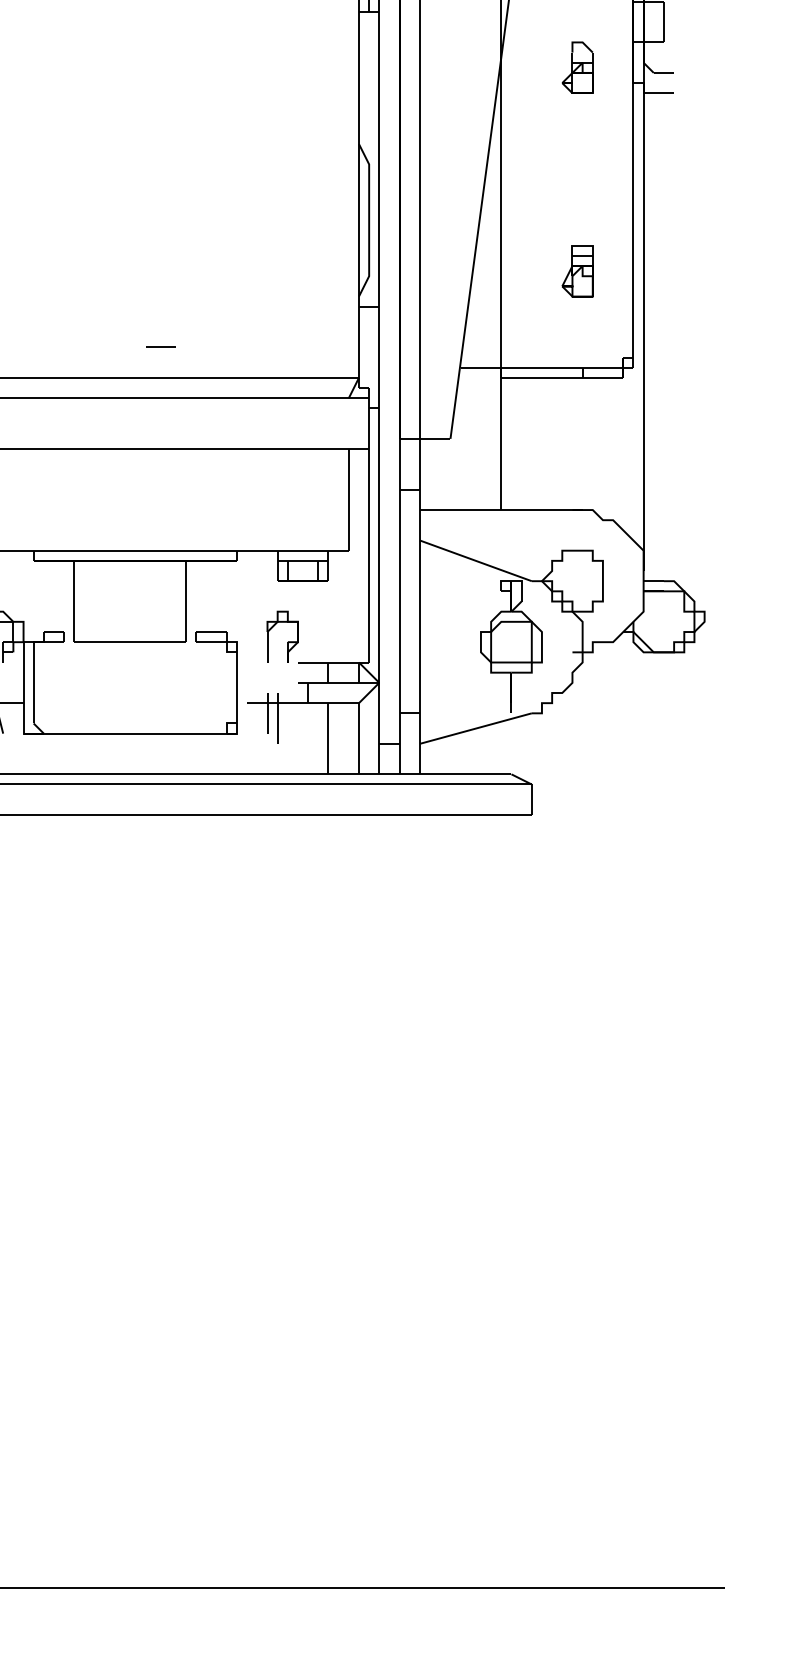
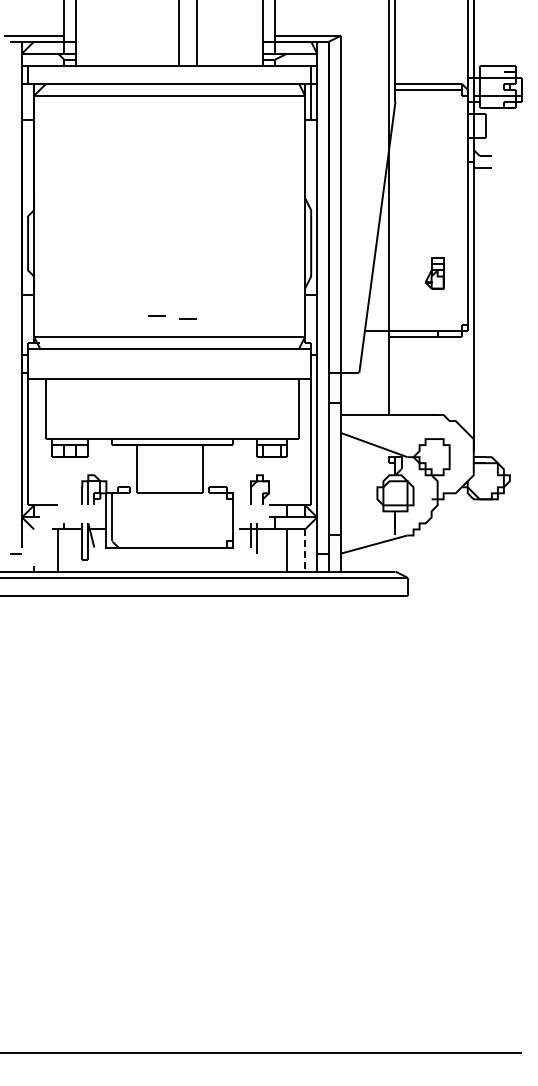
part: (577, 66) -> (434, 152), removed
line: (108, 342) -> (156, 315), added
line: (359, 740) -> (305, 551), solid -> dashed

